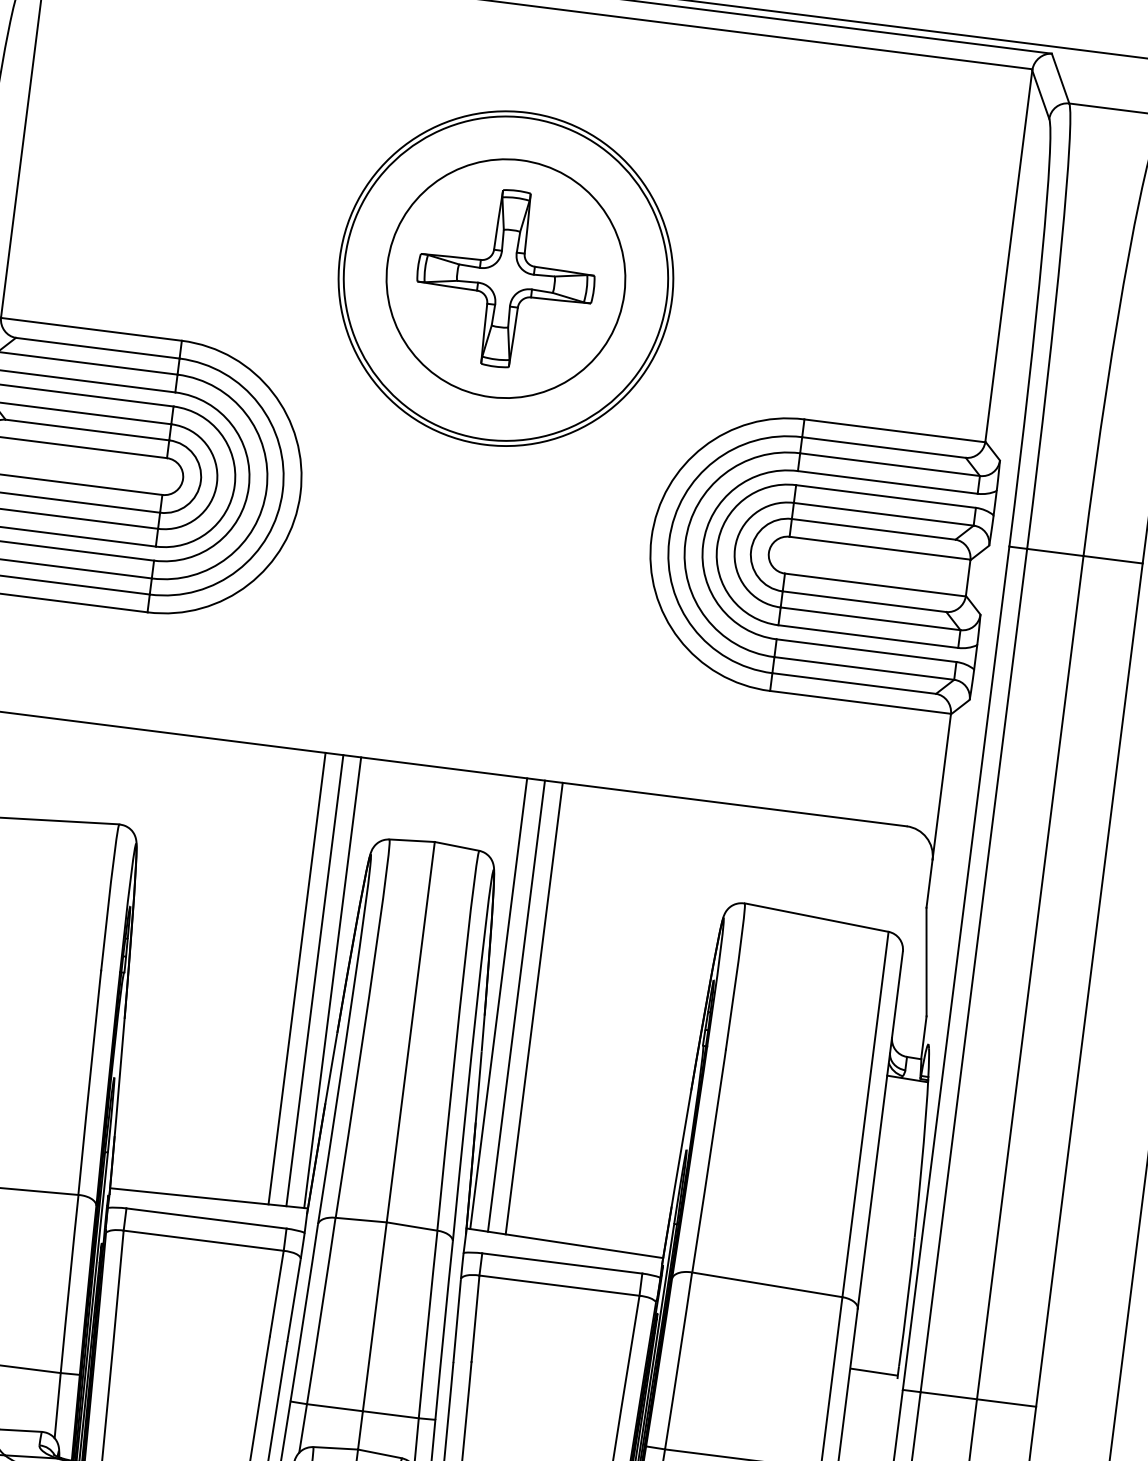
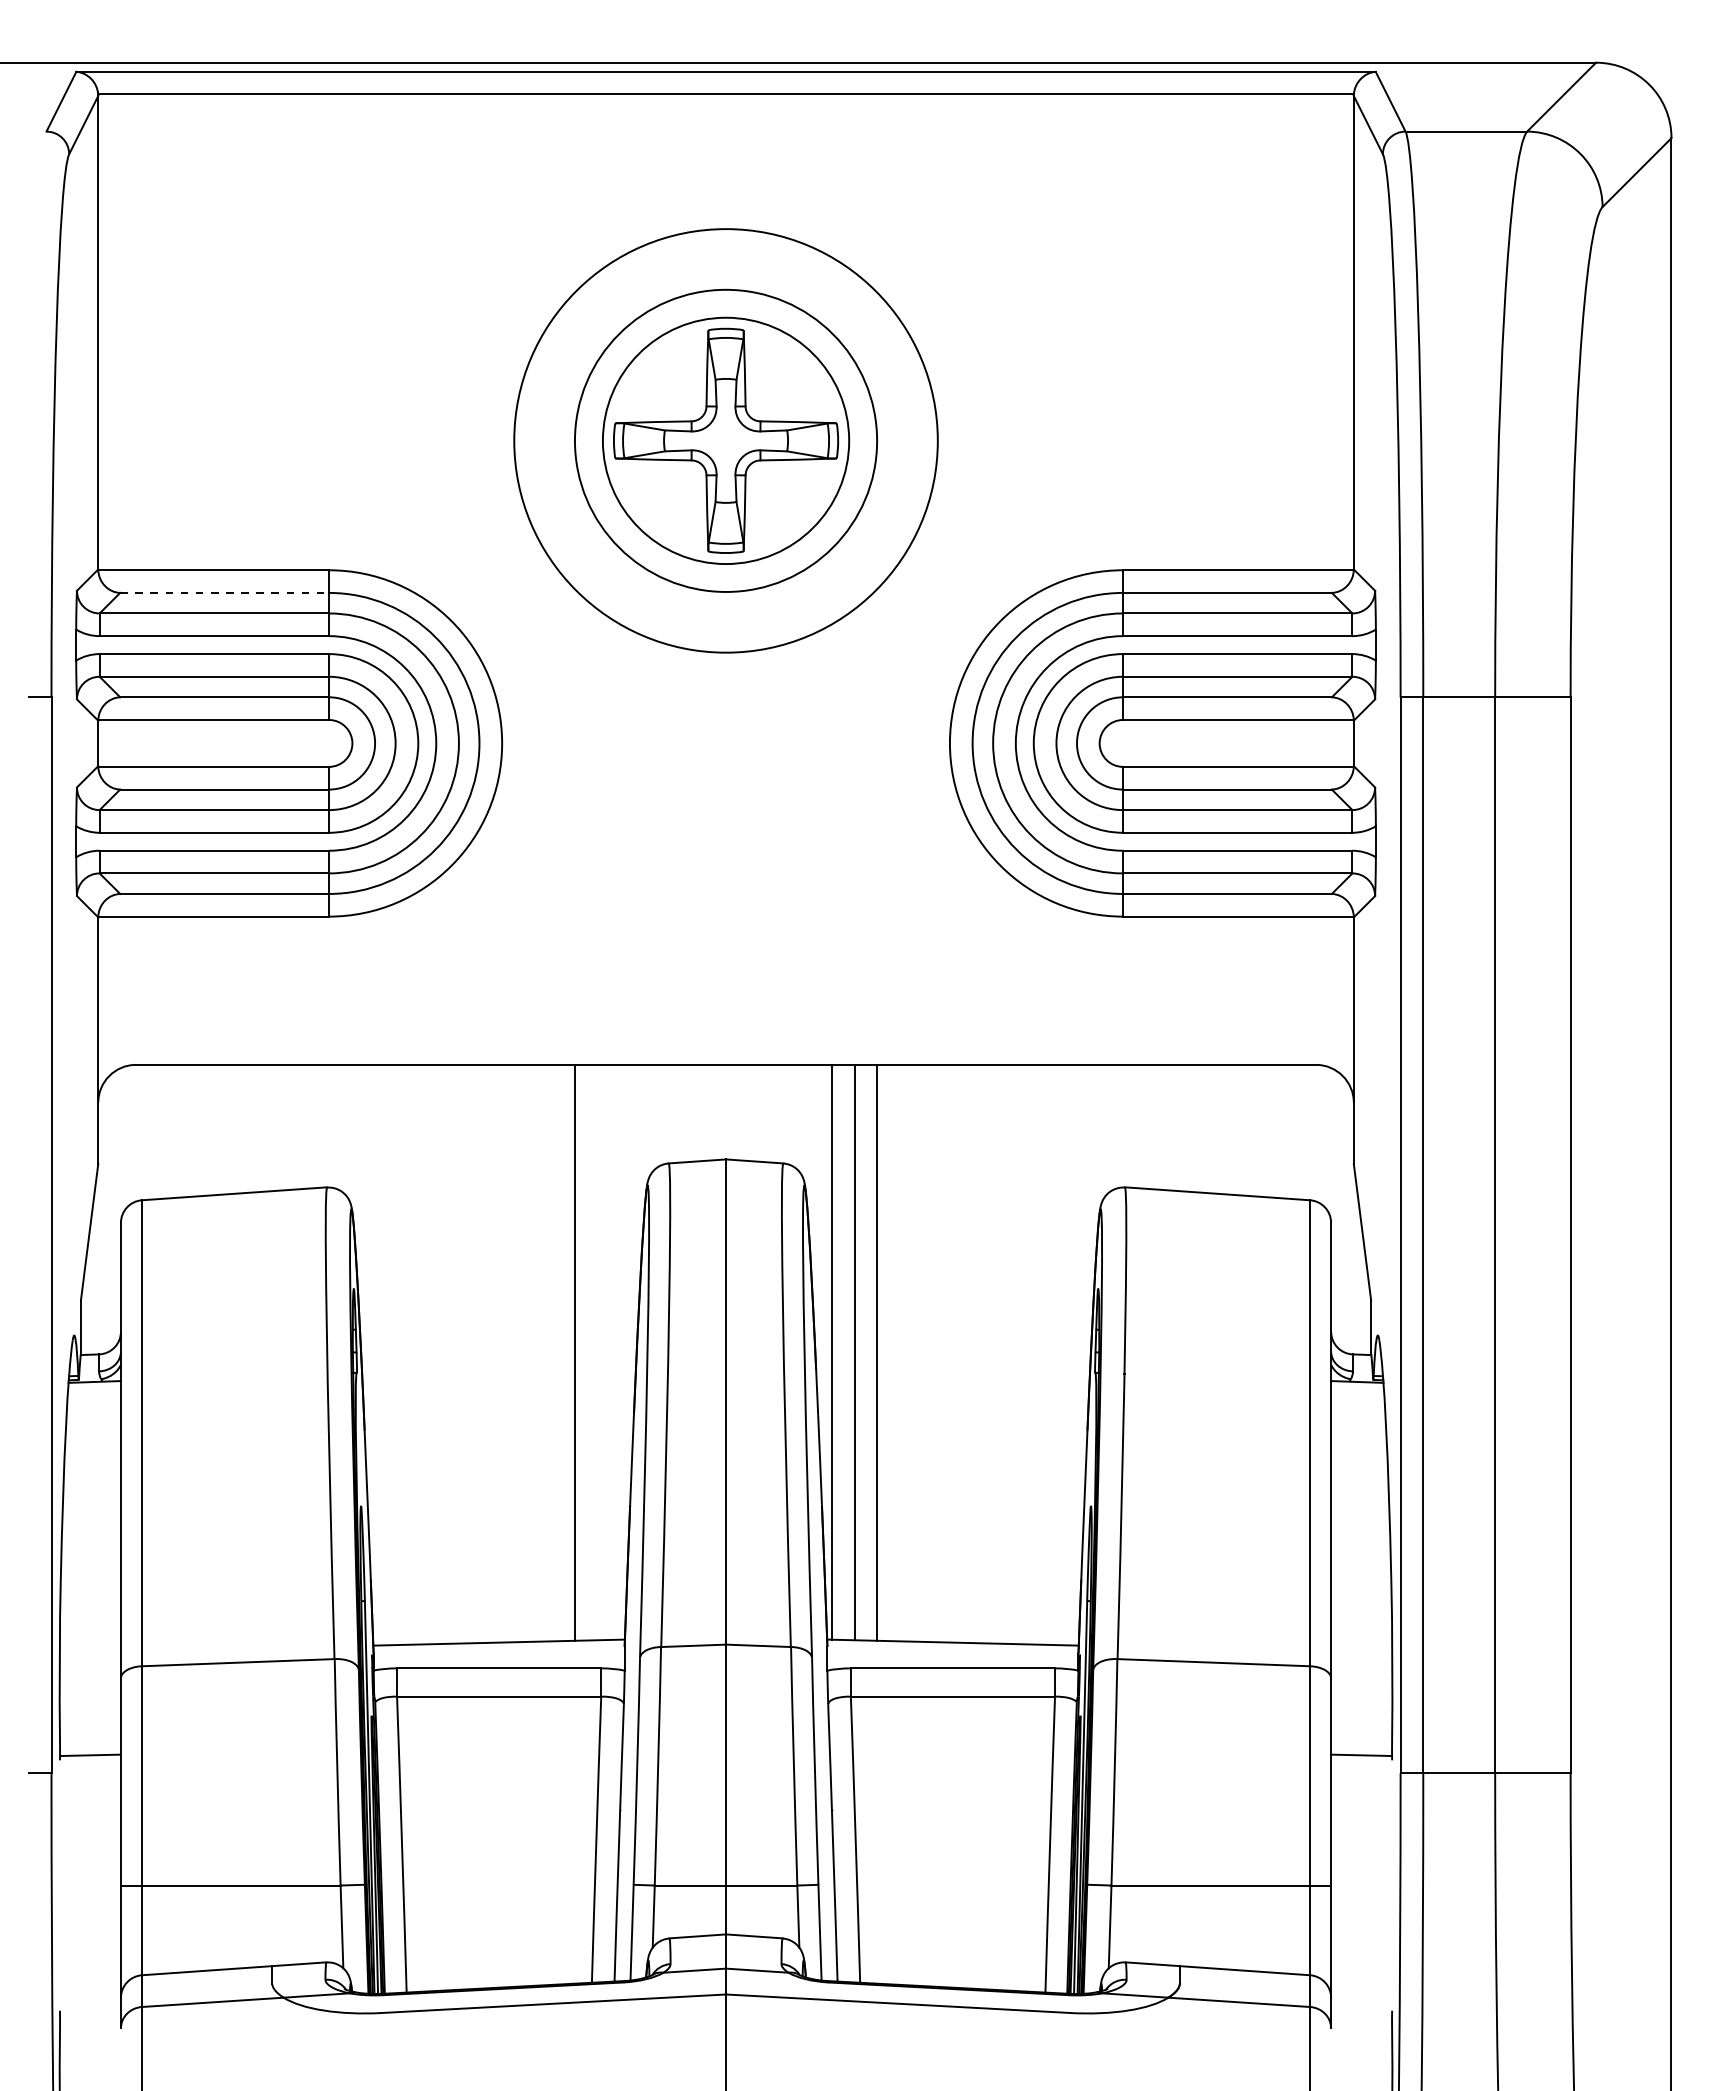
circle: (505, 278) -> (725, 440), size x0.6
line: (98, 347) -> (225, 592), solid -> dashed
line: (314, 980) -> (597, 1352), removed
line: (333, 982) -> (620, 1351), removed

